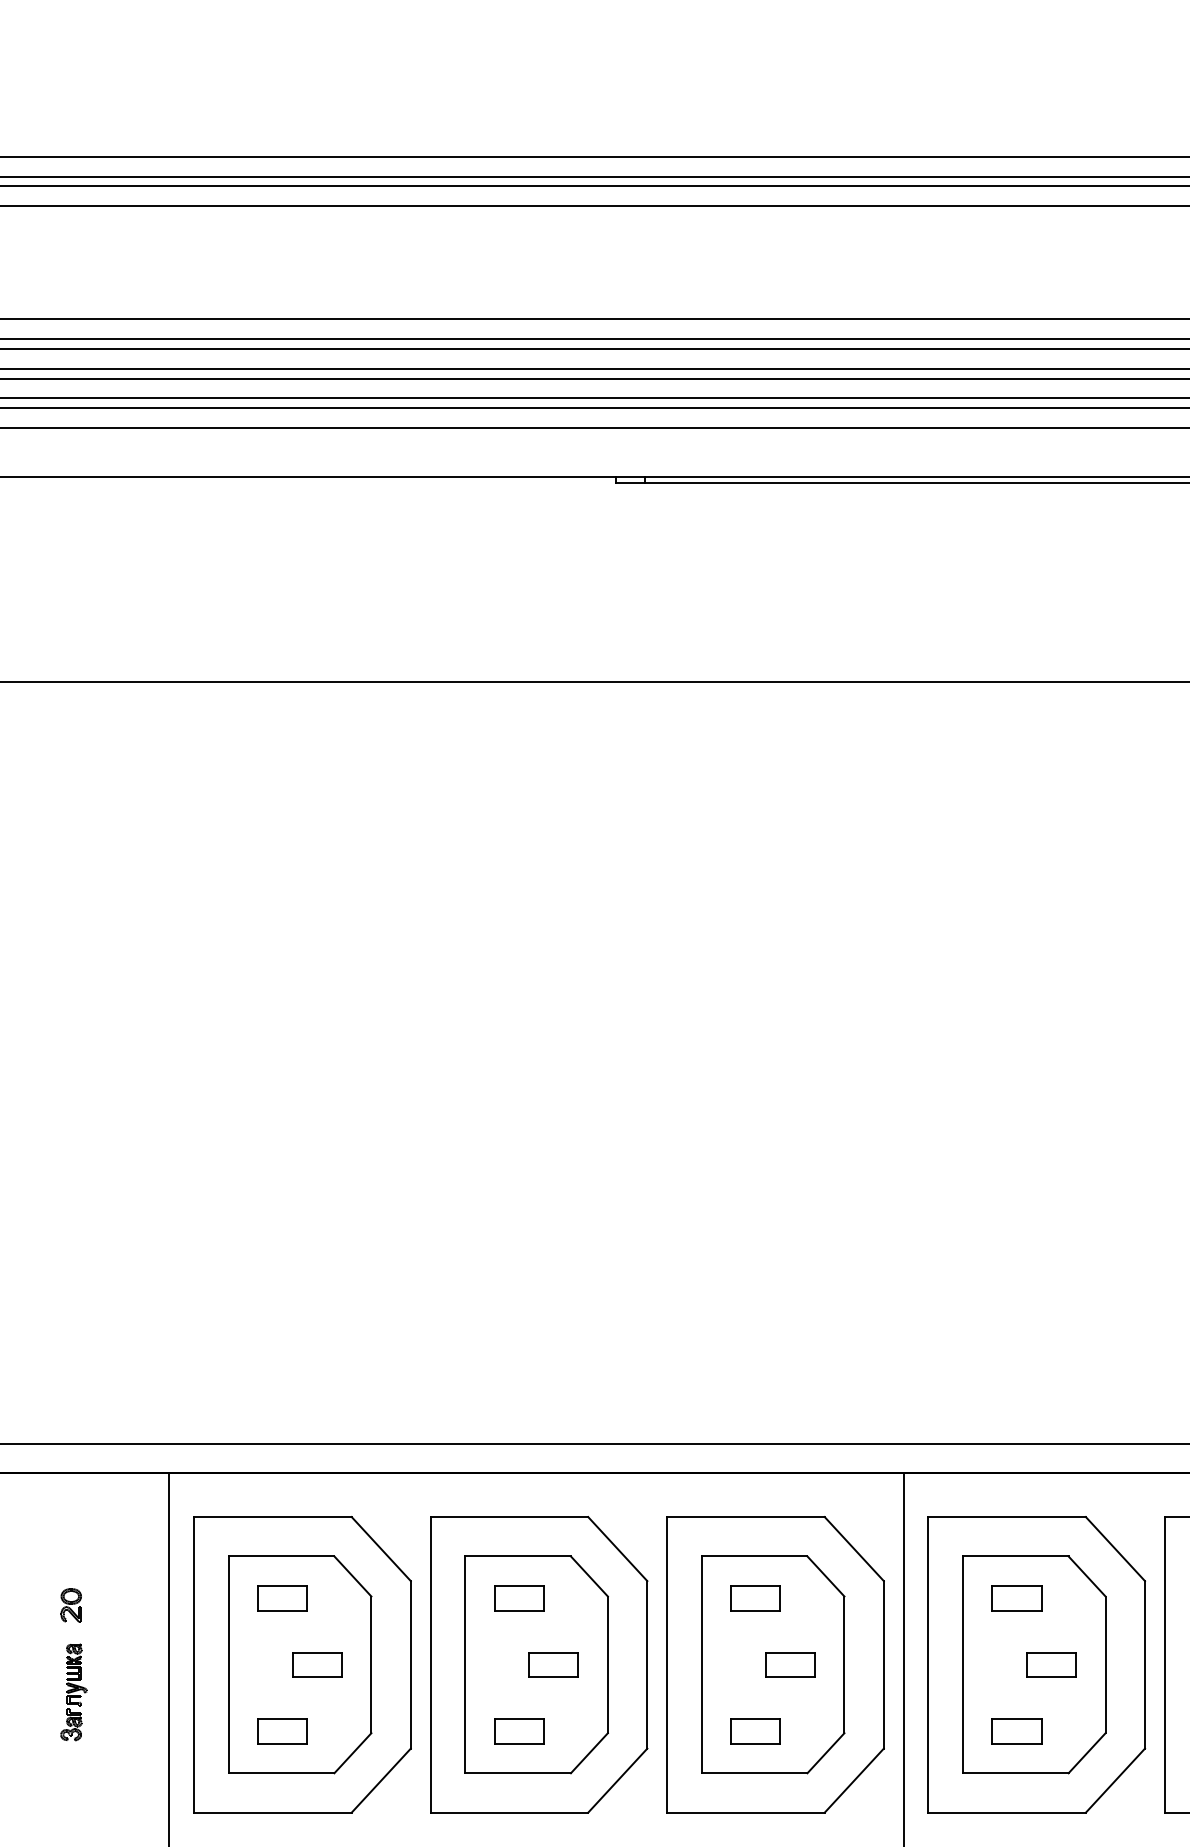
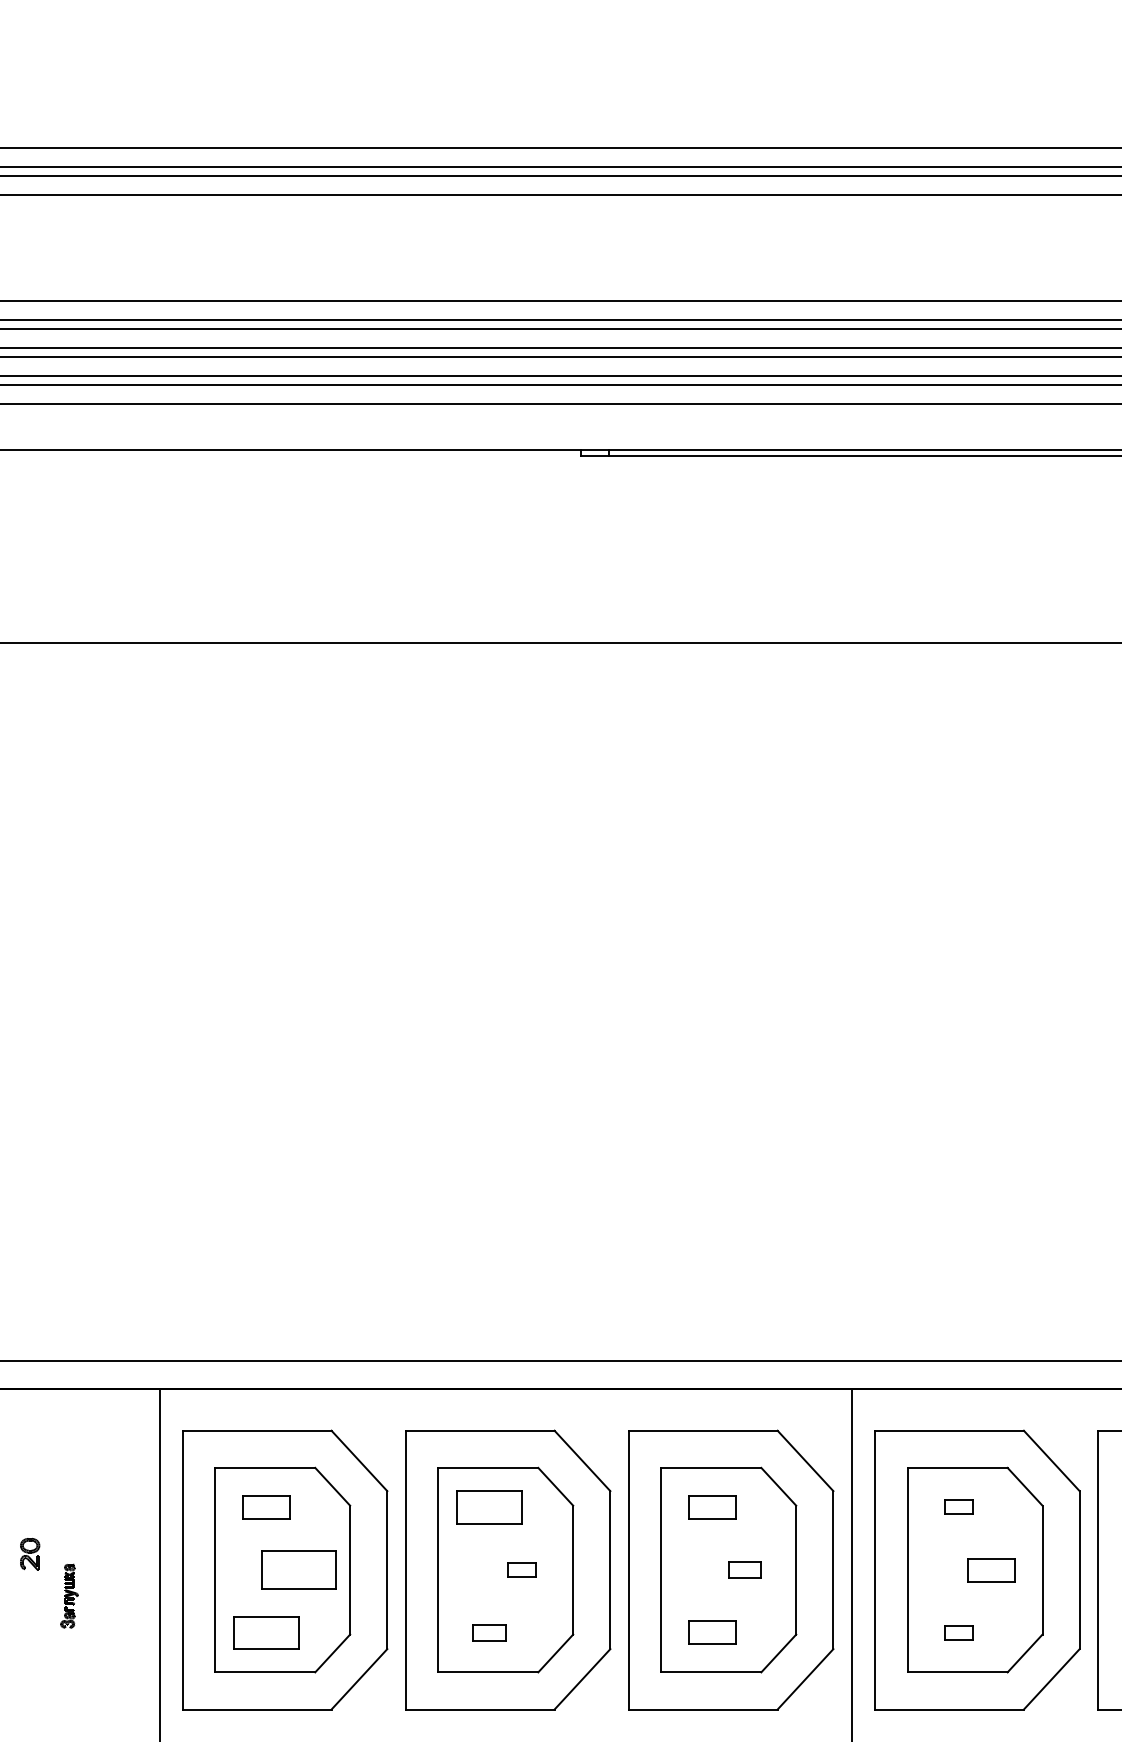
part: (519, 1598) -> (489, 1507), size x1.4
part: (1016, 1598) -> (958, 1507), size x0.6
part: (71, 1605) -> (30, 1554), moved
part: (316, 1665) -> (298, 1570), size x1.6
part: (553, 1665) -> (521, 1570), size x0.6
part: (789, 1665) -> (744, 1570), size x0.7
part: (73, 1692) -> (69, 1596), size x0.7
part: (282, 1730) -> (266, 1632), size x1.4
part: (519, 1730) -> (489, 1632), size x0.7
part: (1016, 1730) -> (958, 1632), size x0.6

